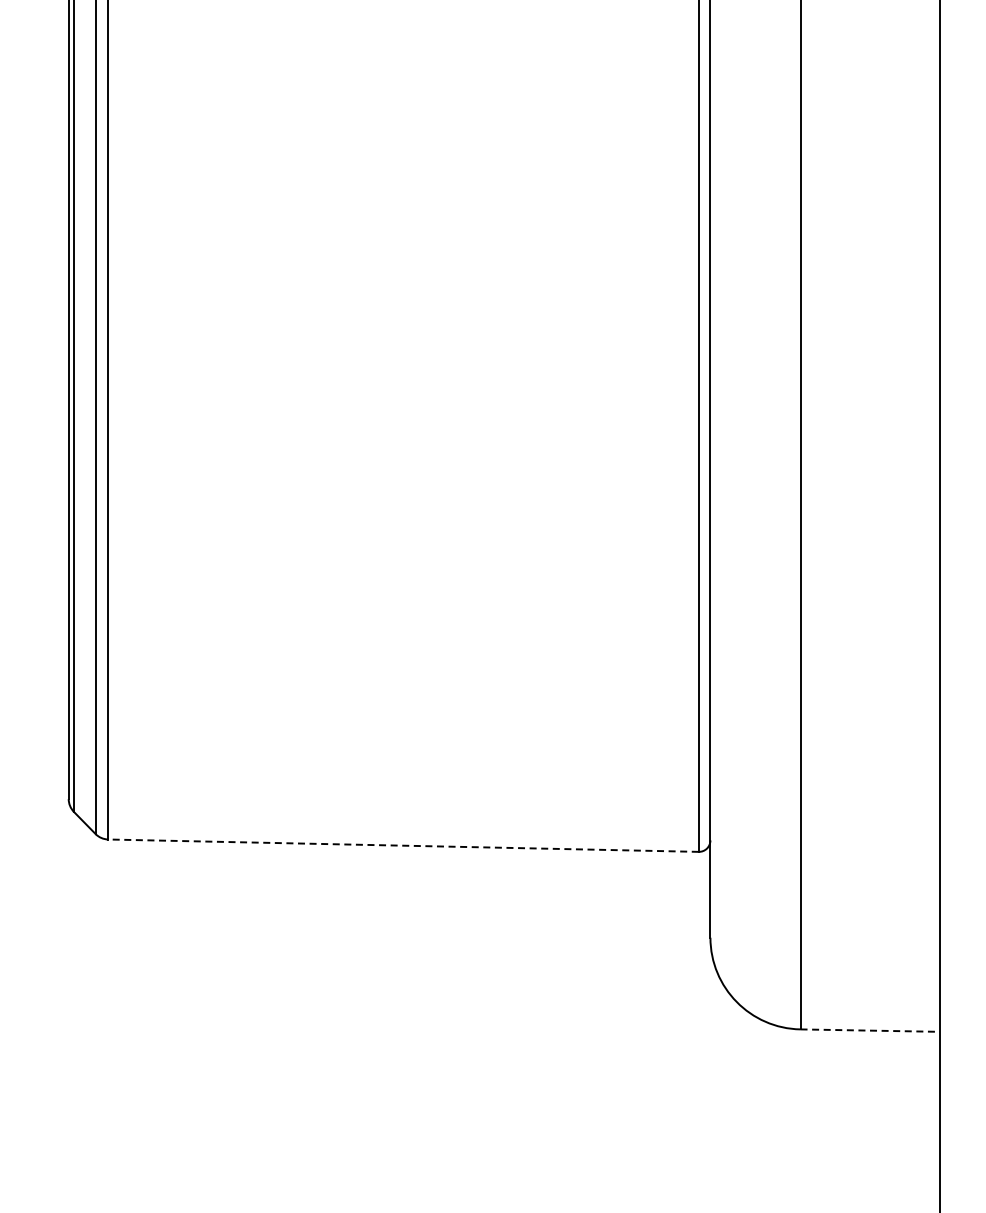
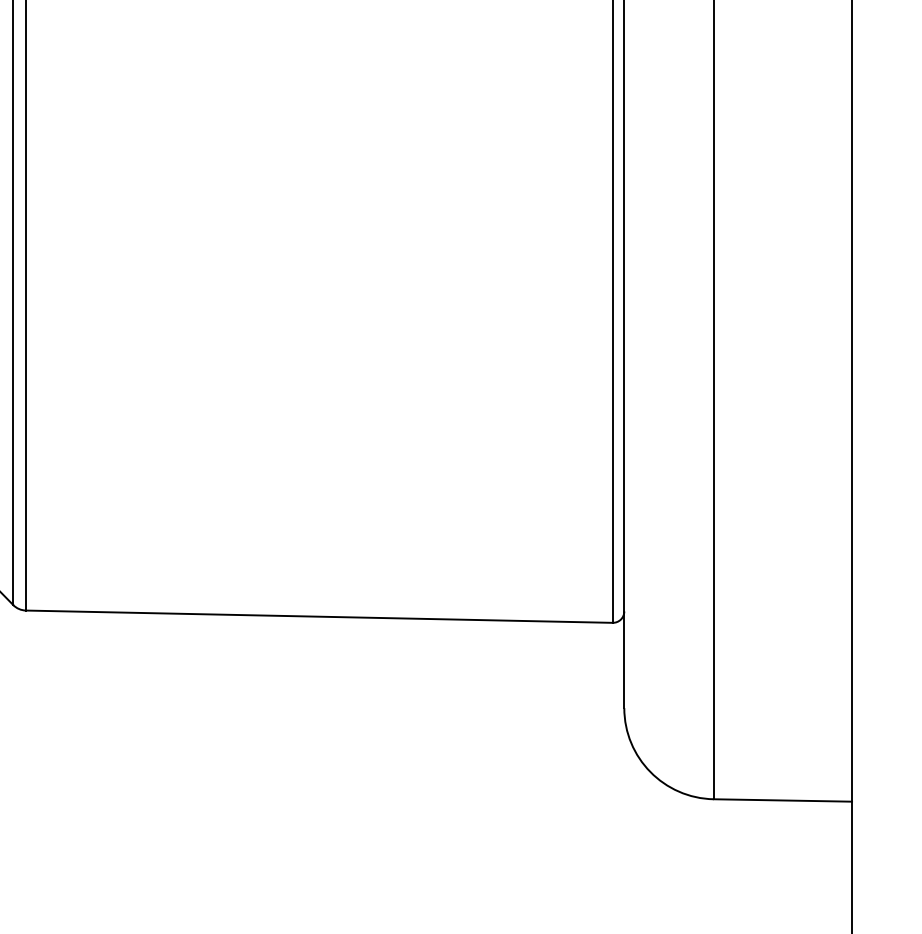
line: (403, 845) -> (319, 616), dashed -> solid
line: (870, 1030) -> (783, 800), dashed -> solid

